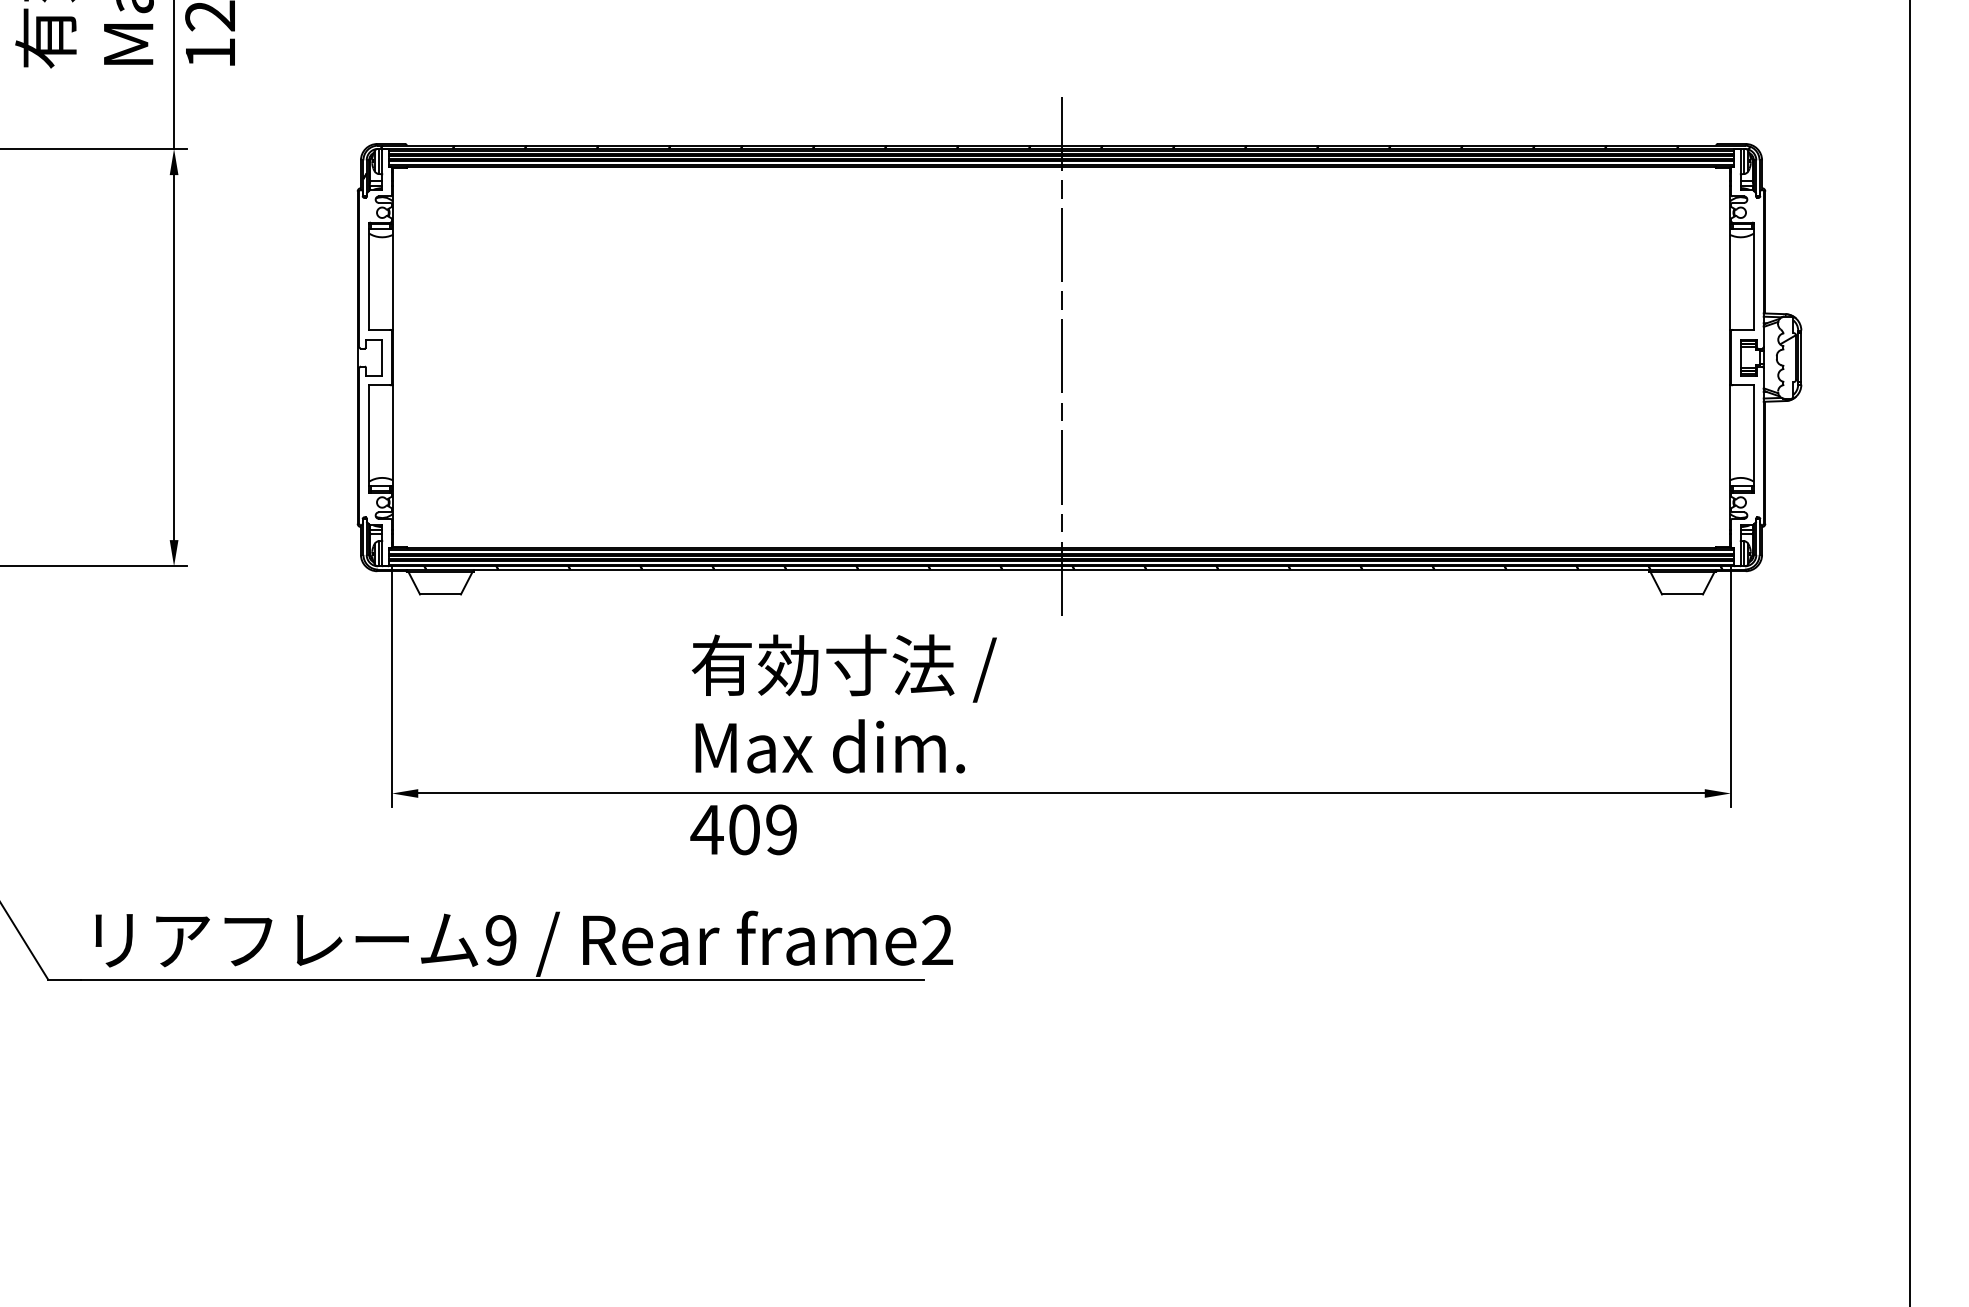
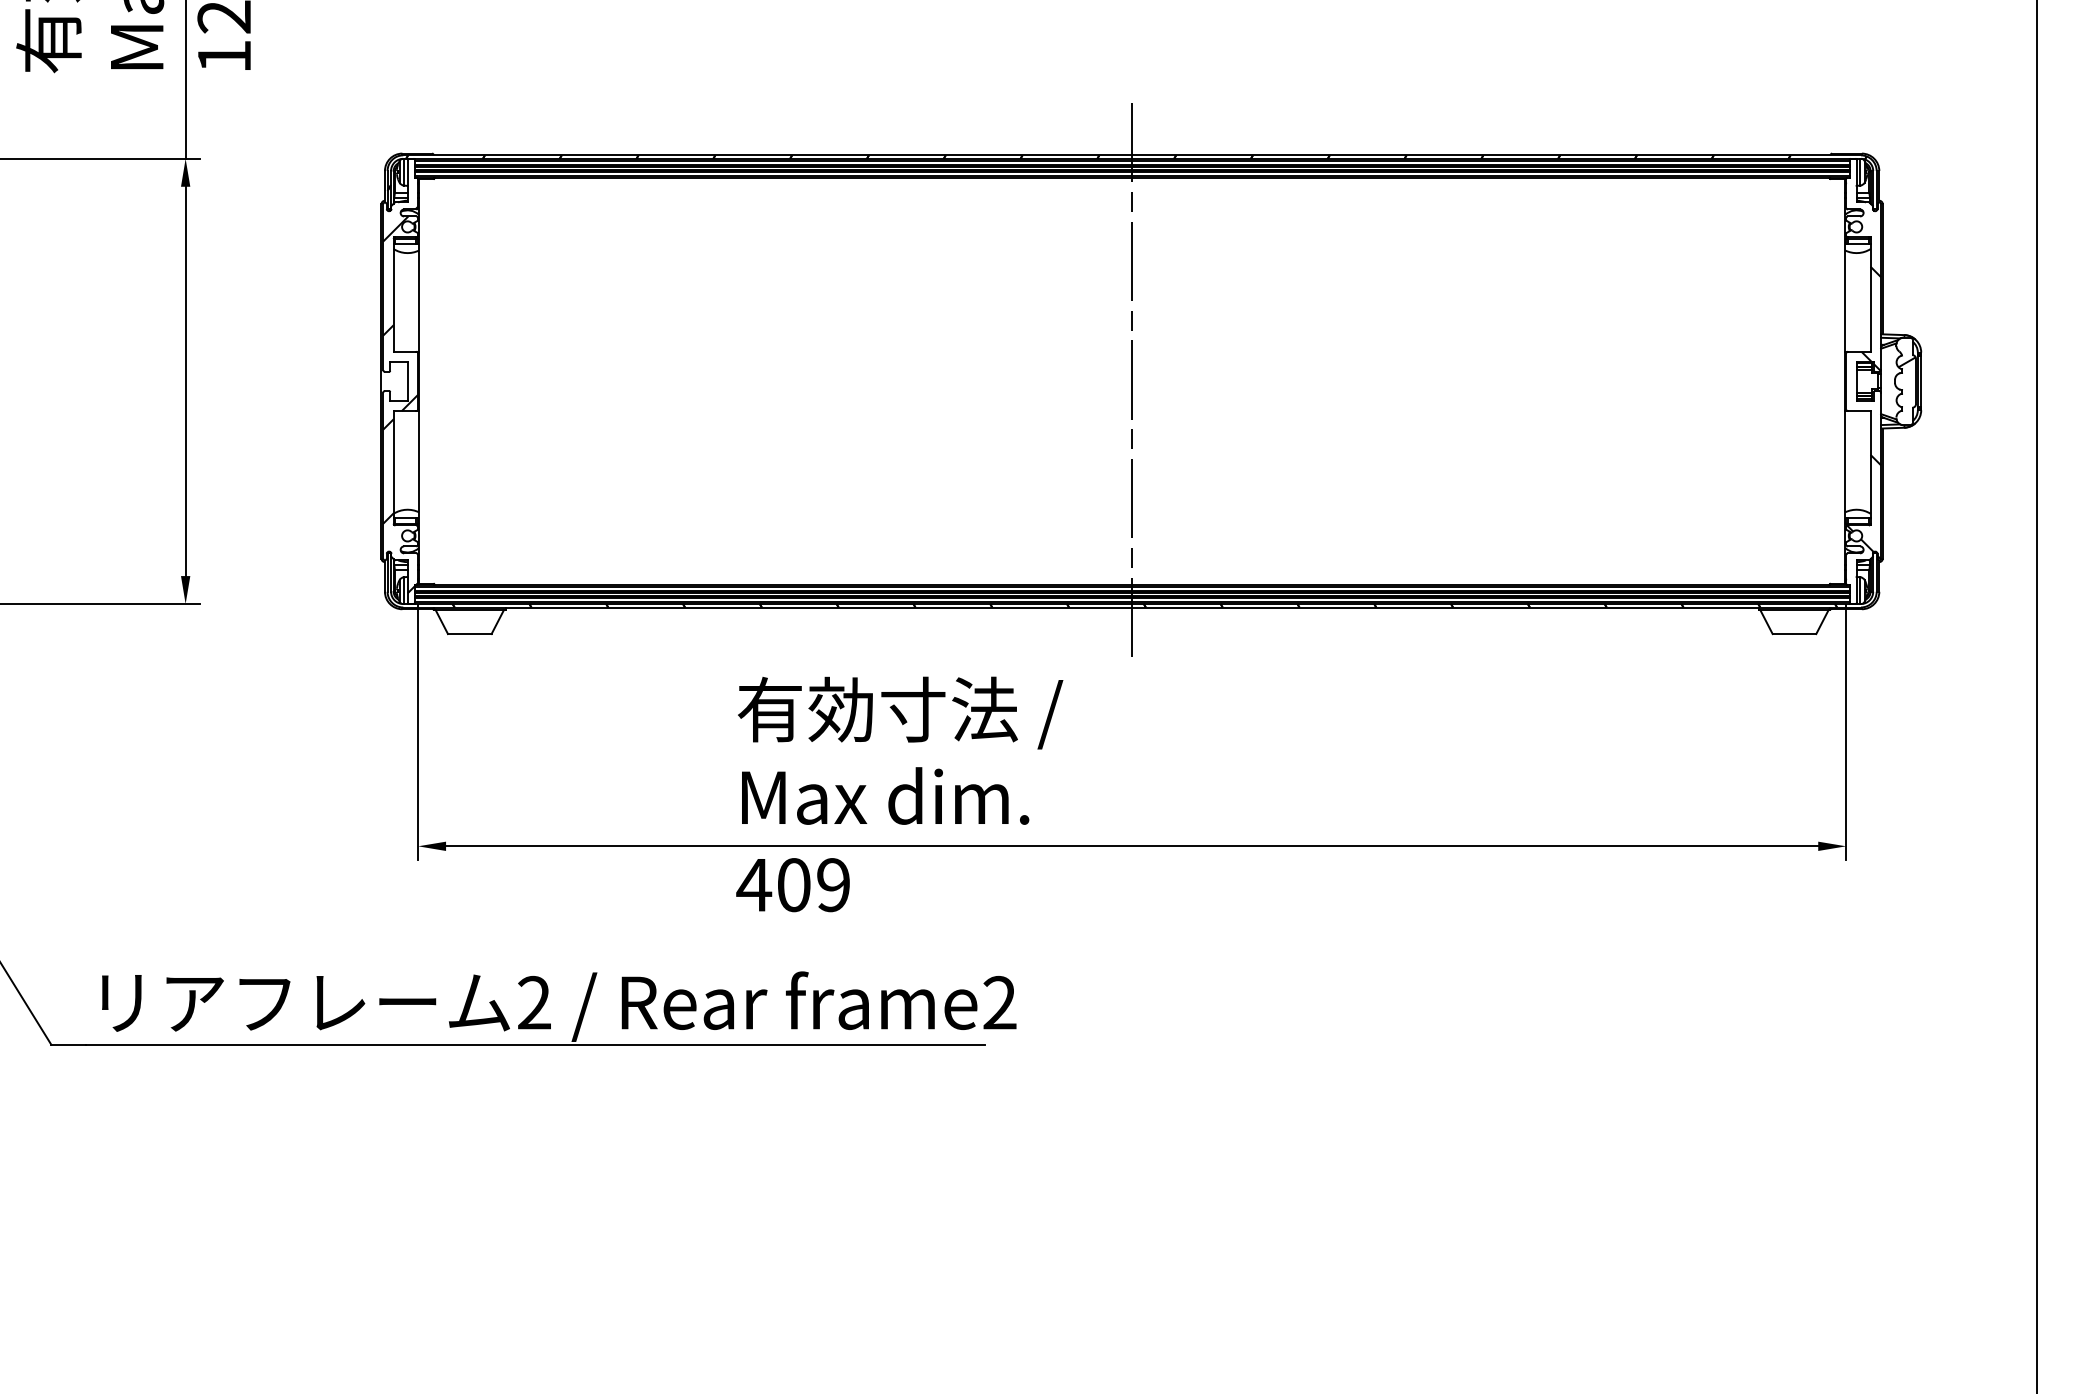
hatch: (375, 374) -> (400, 399), added
hatch: (1748, 386) -> (1864, 412), added
text: (501, 940) -> (534, 1003), 9 -> 2

